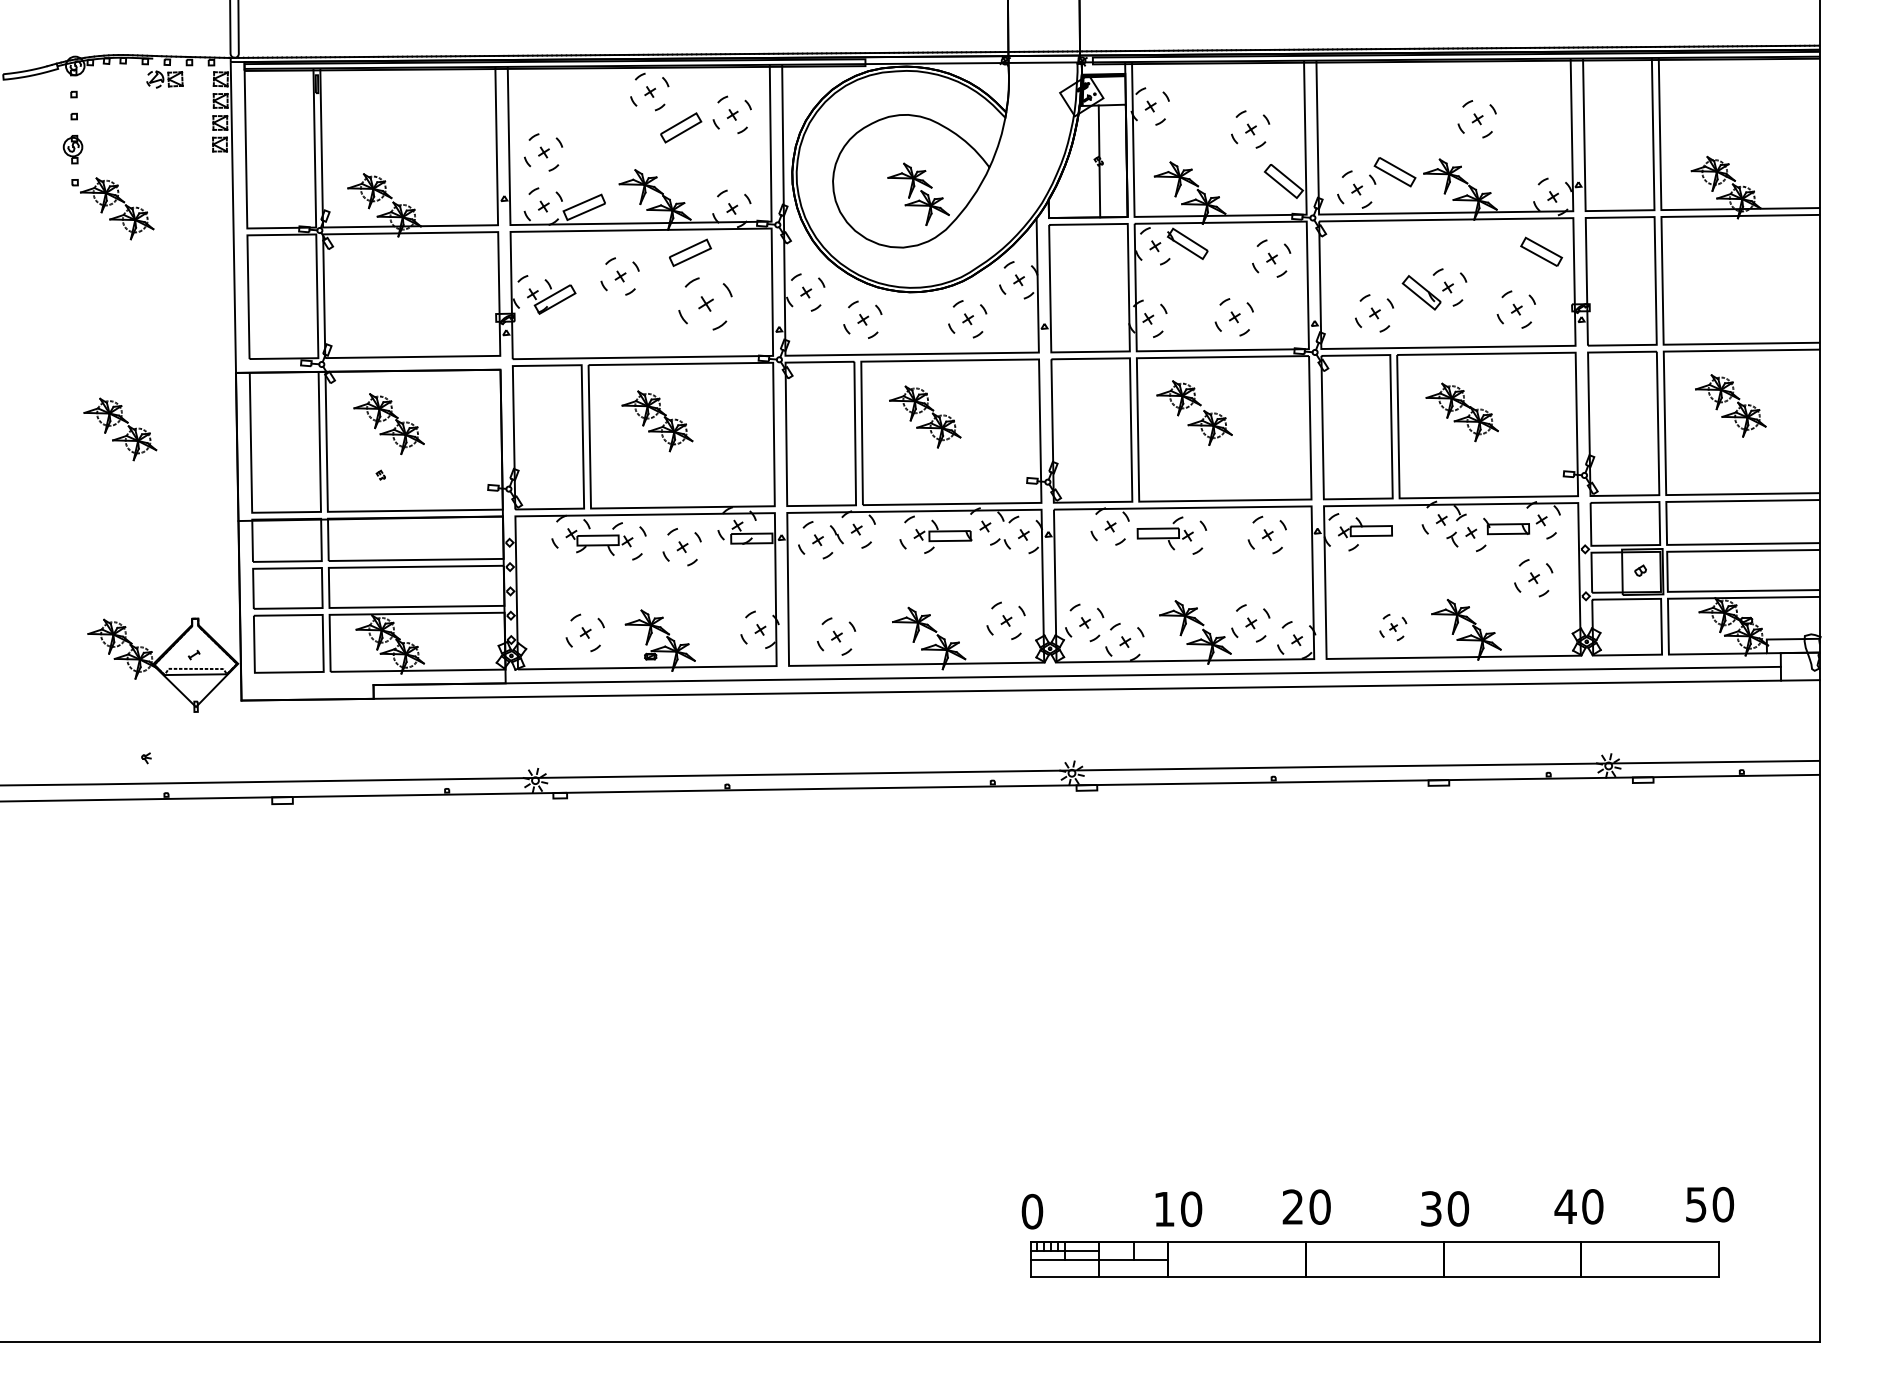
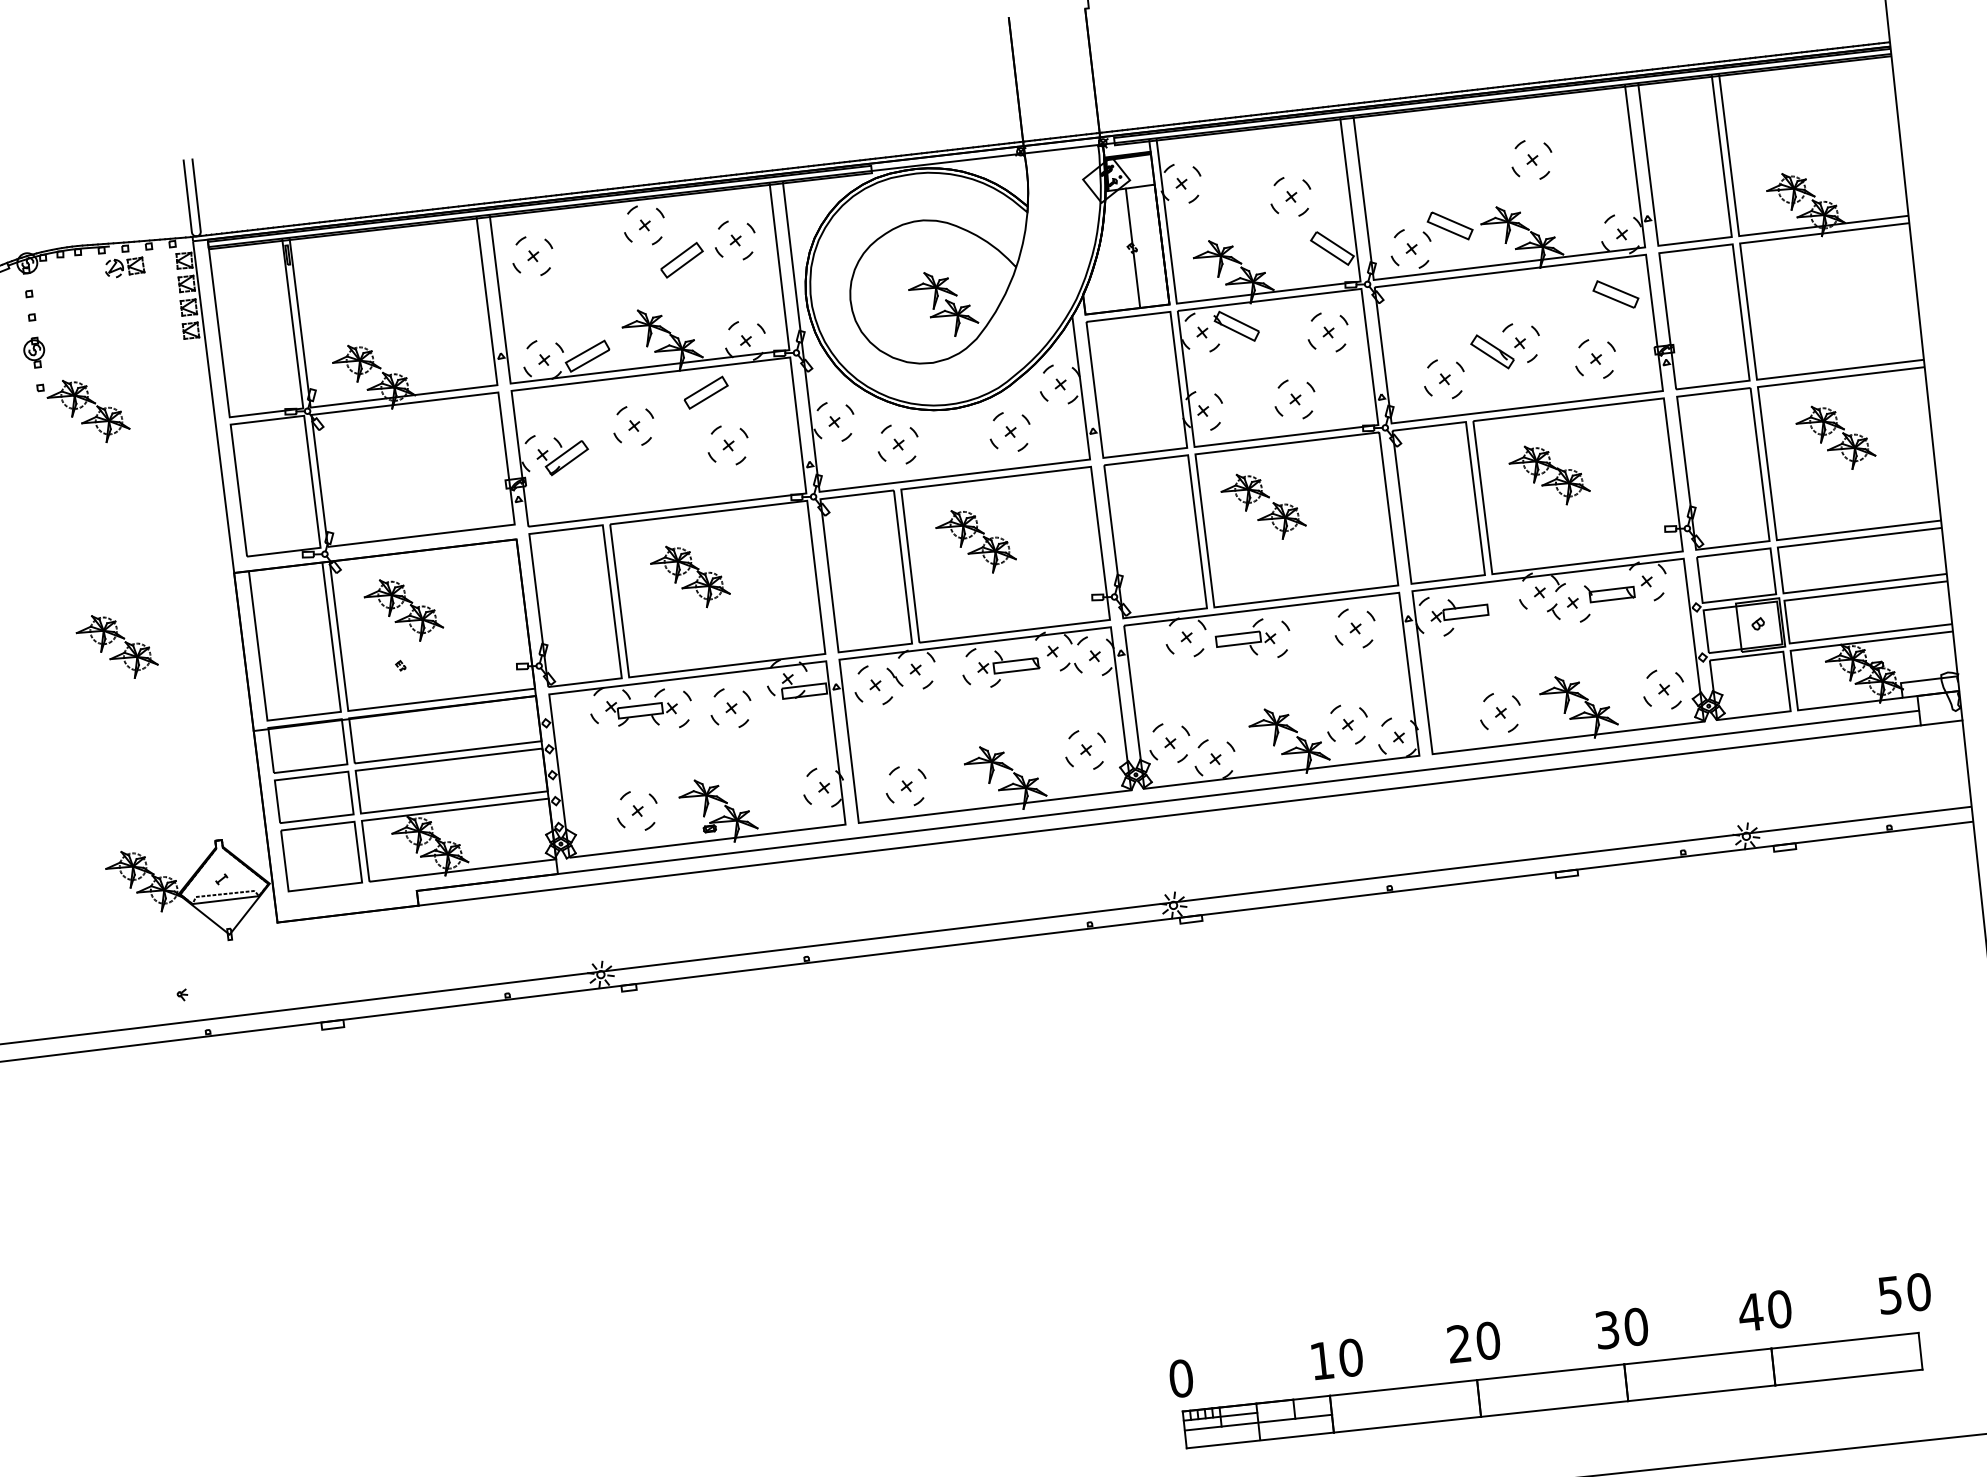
part: (543, 152) -> (532, 256), moved
part: (705, 303) -> (728, 445), size x0.71
part: (1533, 578) -> (1663, 690), moved
part: (1392, 627) -> (1499, 713), size x1.43

